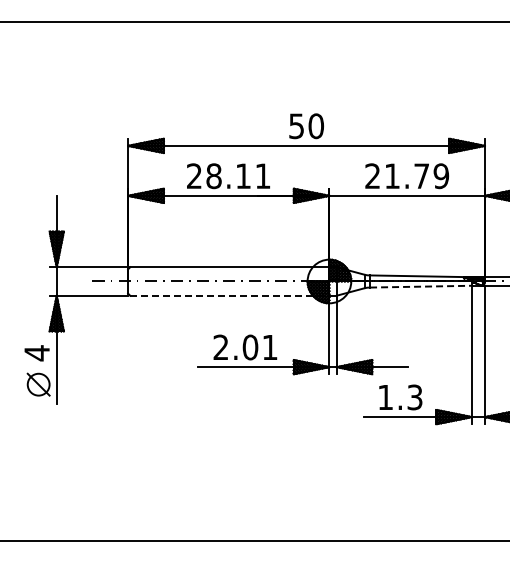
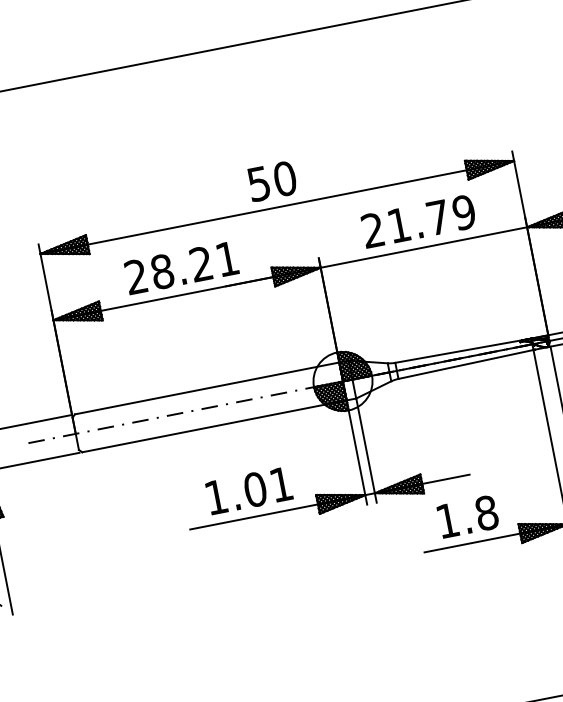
text: (243, 175) -> (201, 263), 28.11 -> 28.21
line: (421, 286) -> (466, 364), dashed -> solid
line: (229, 295) -> (213, 426), dashed -> solid
text: (220, 346) -> (215, 496), 2.01 -> 1.01
text: (414, 397) -> (486, 513), 1.3 -> 1.8

